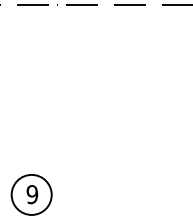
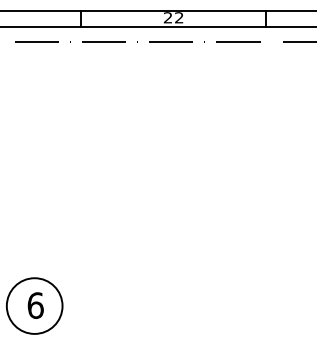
text: (32, 194) -> (35, 305), 9 -> 6

